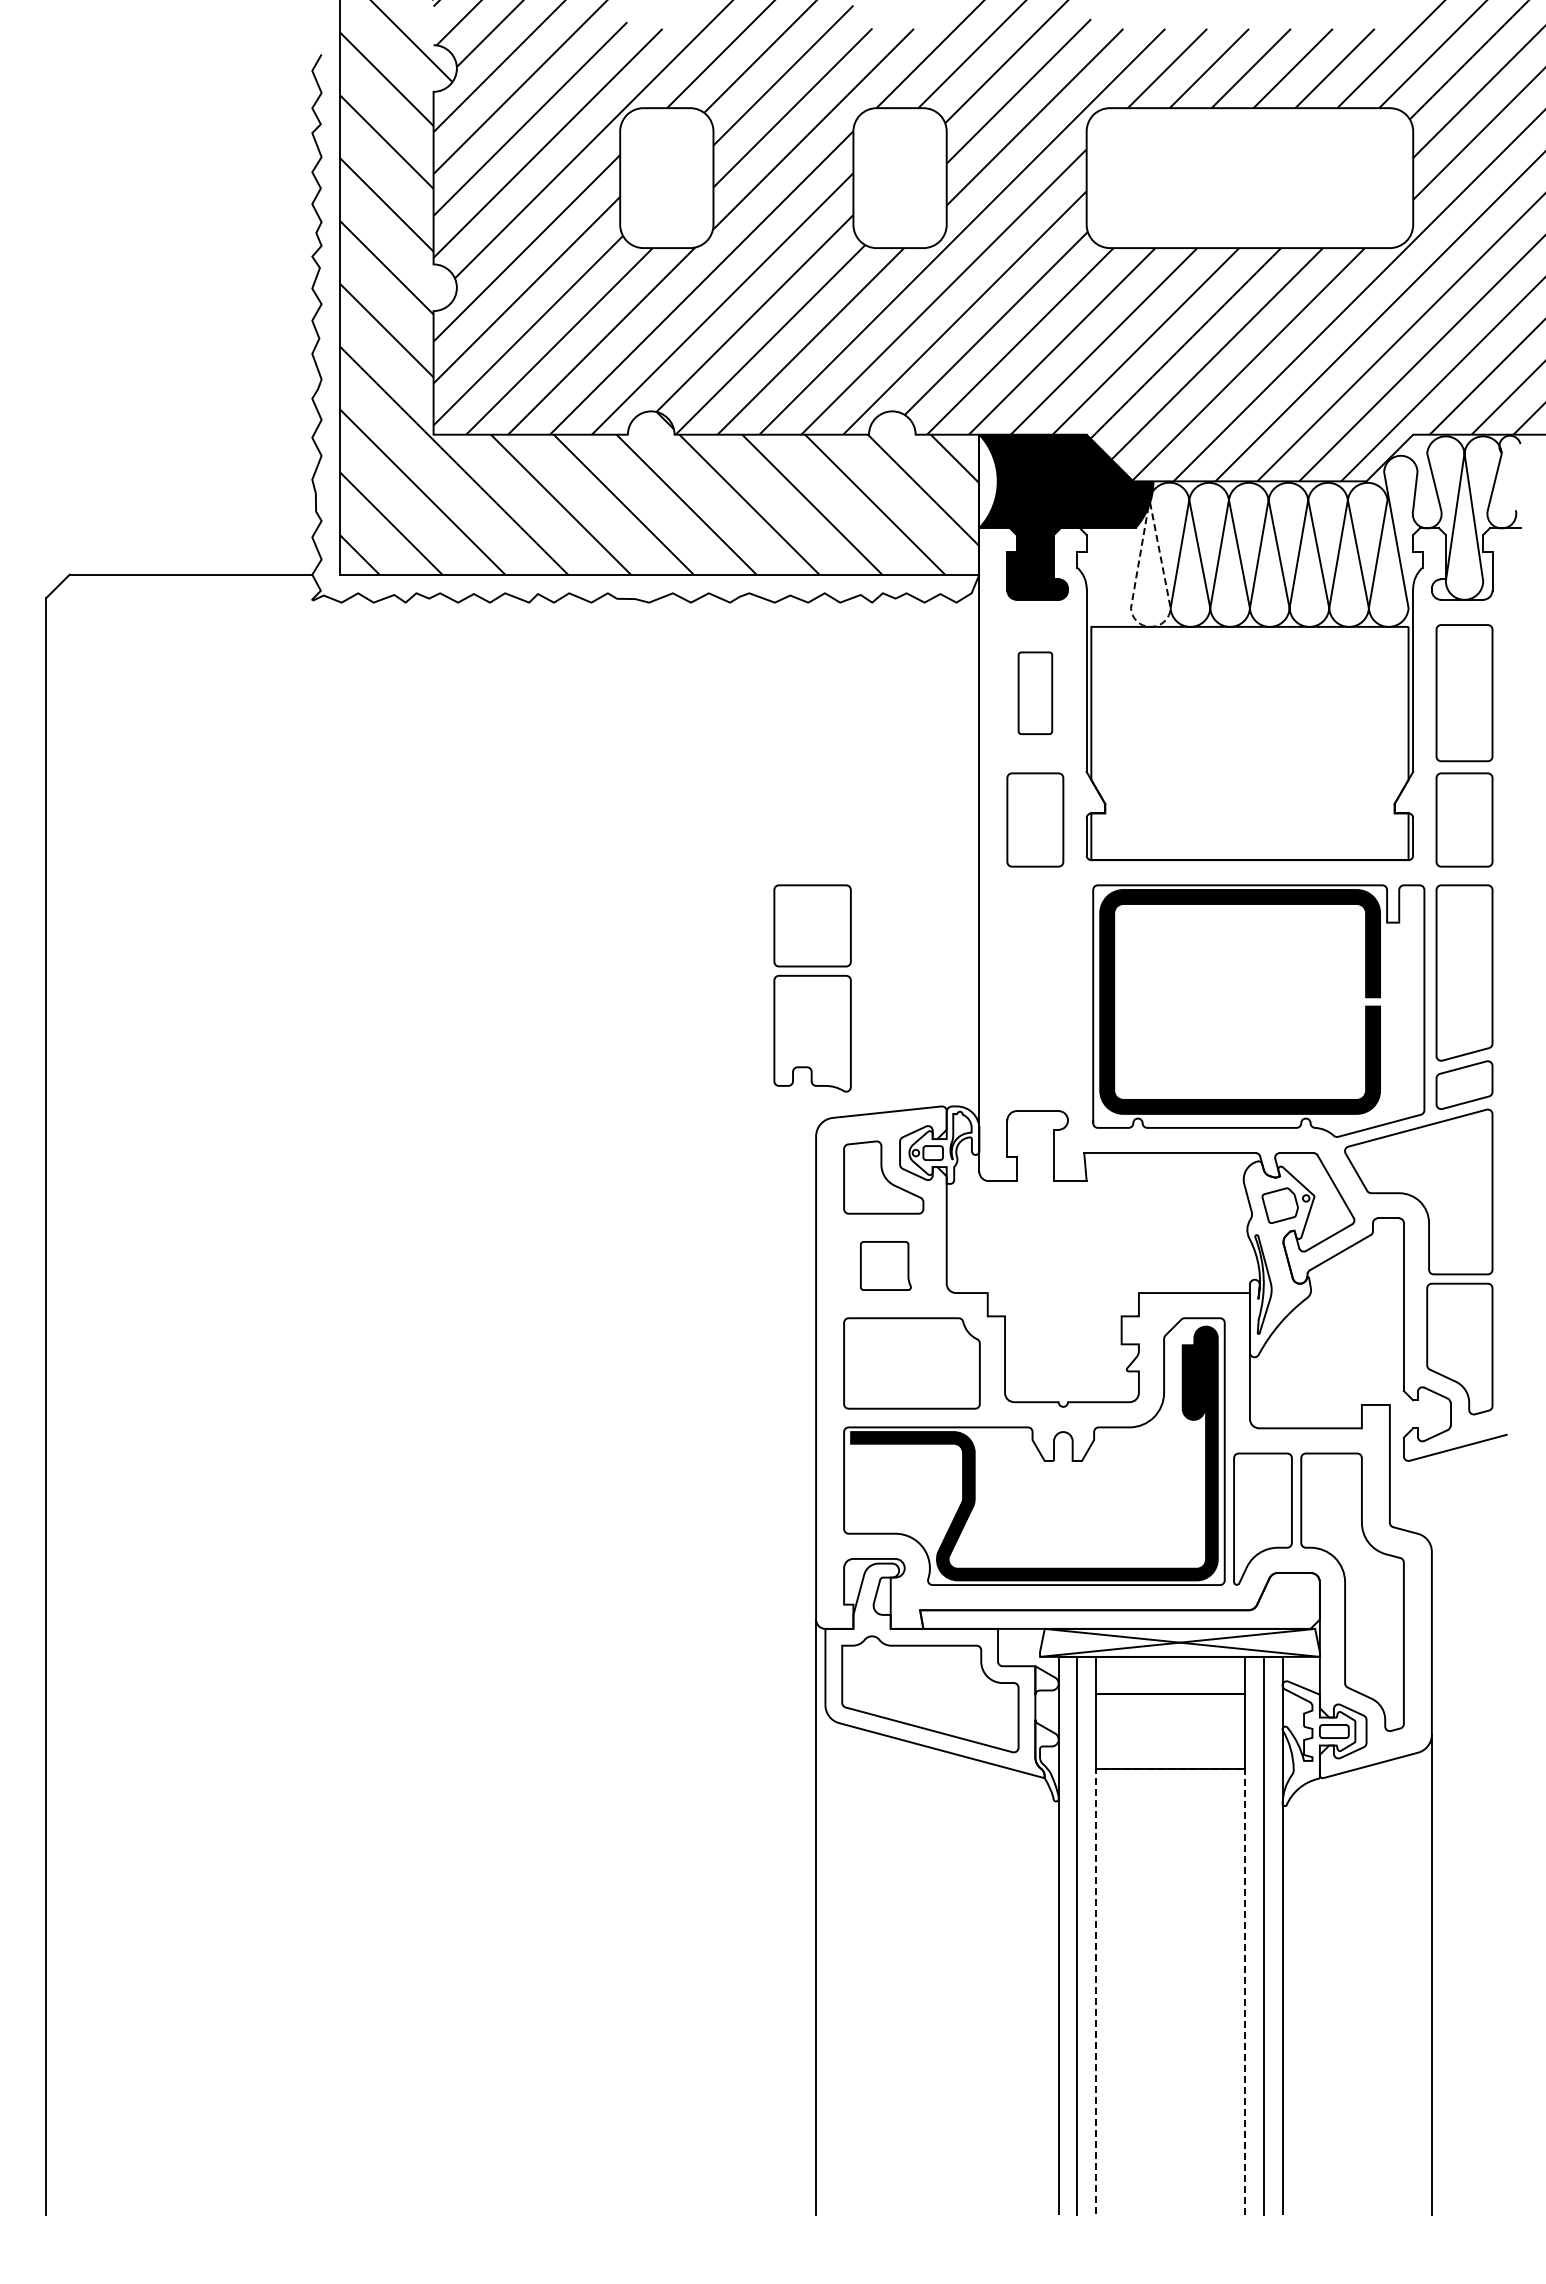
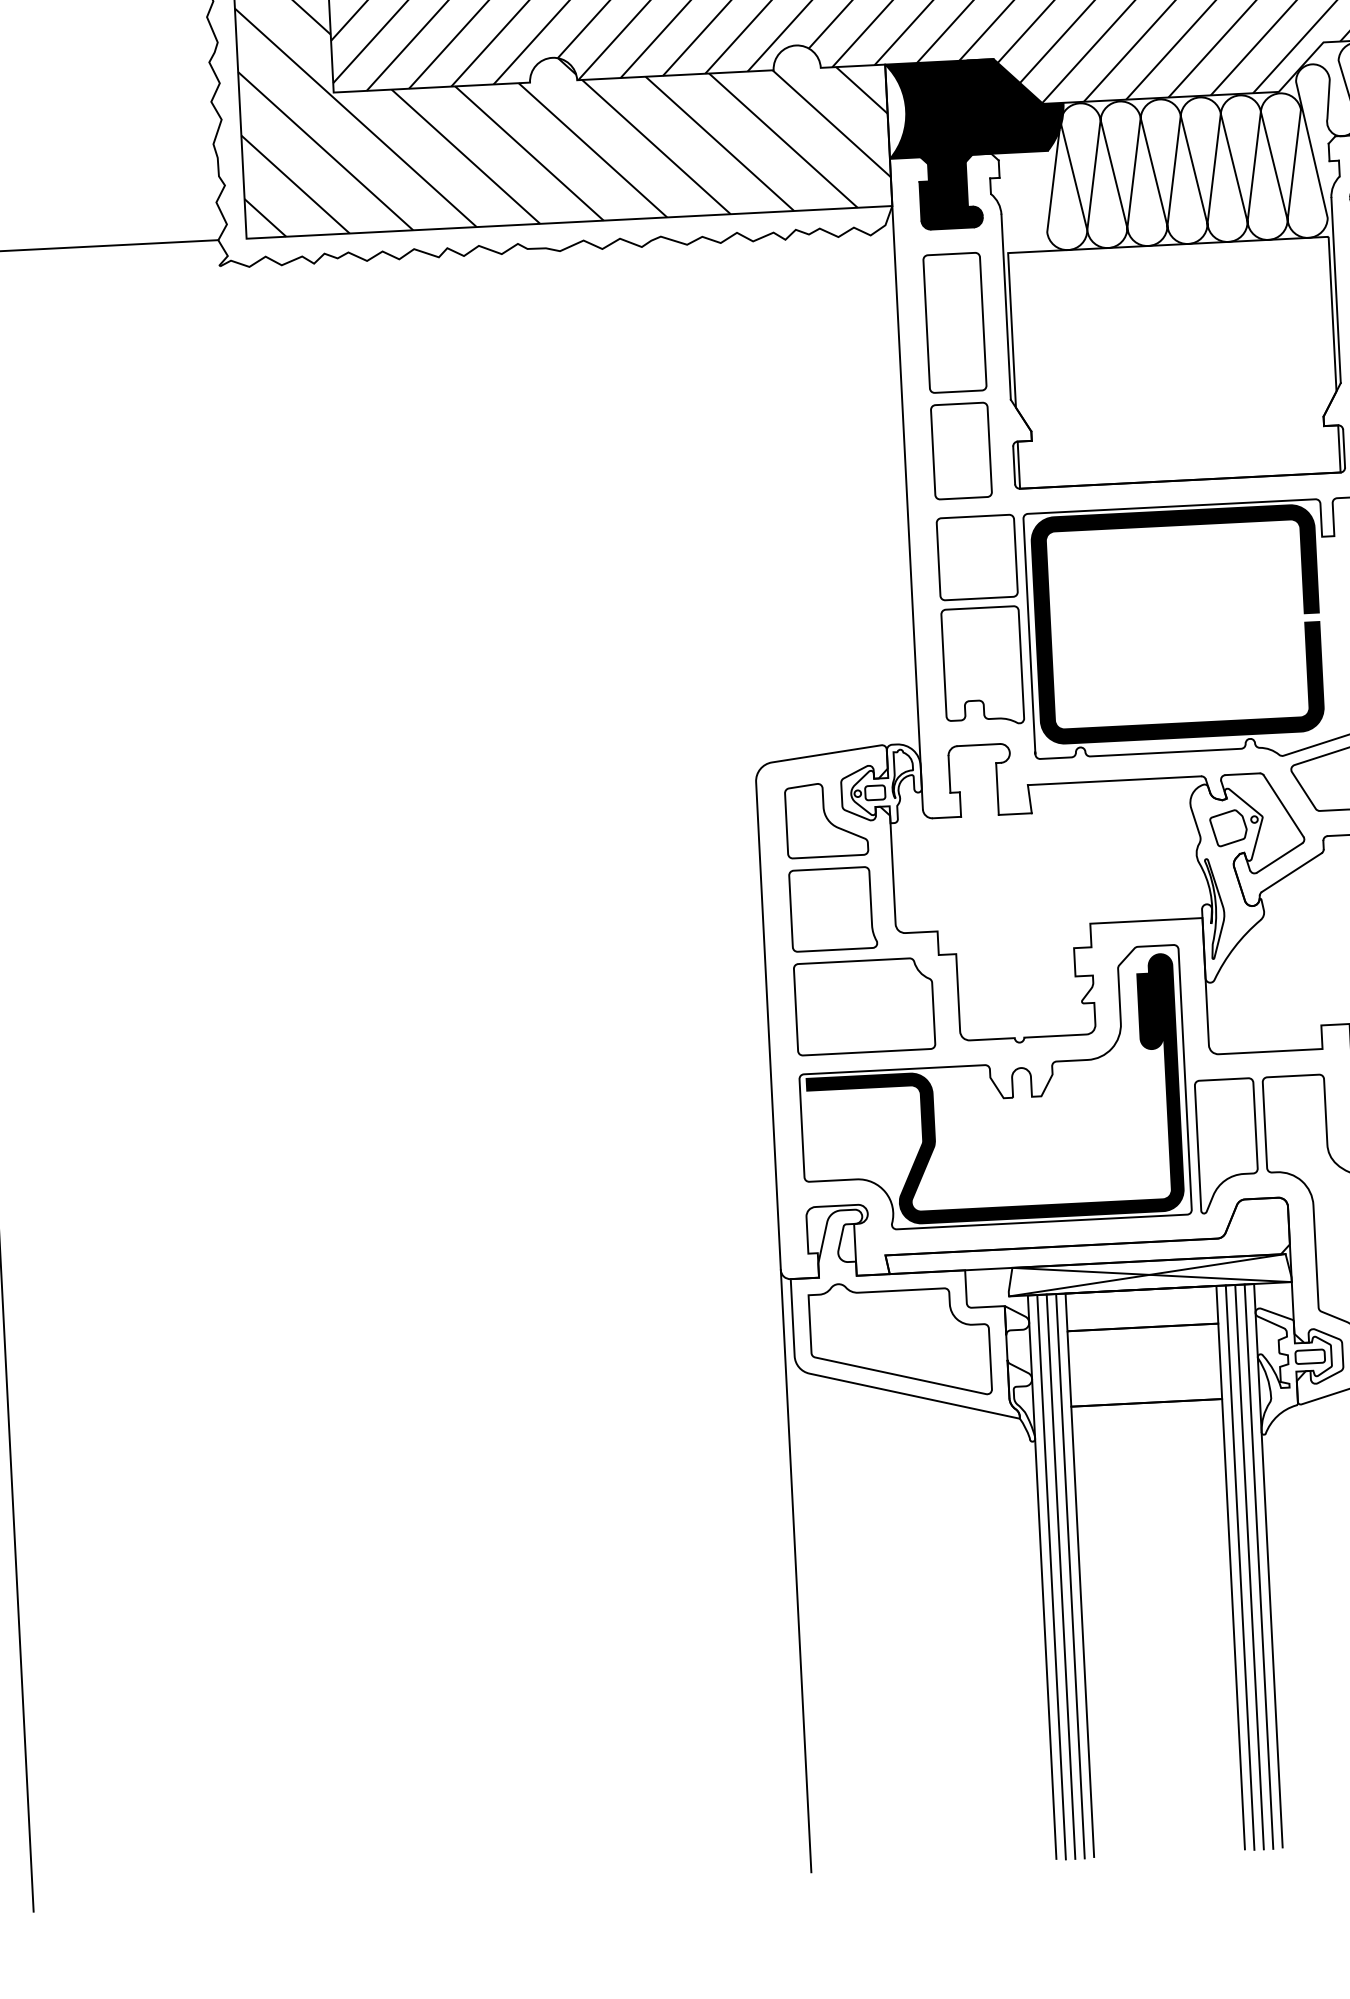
line: (1152, 626) -> (1069, 249), dashed -> solid
part: (1035, 693) -> (955, 323), size x1.67
part: (812, 988) -> (980, 620), moved
part: (885, 1265) -> (832, 908), size x1.67
line: (1170, 1768) -> (1146, 1402), dashed -> solid
line: (1068, 1935) -> (1052, 1576), added
line: (1086, 1935) -> (1070, 1575), added
line: (1254, 1935) -> (1239, 1566), added
line: (1273, 1935) -> (1259, 1565), added

